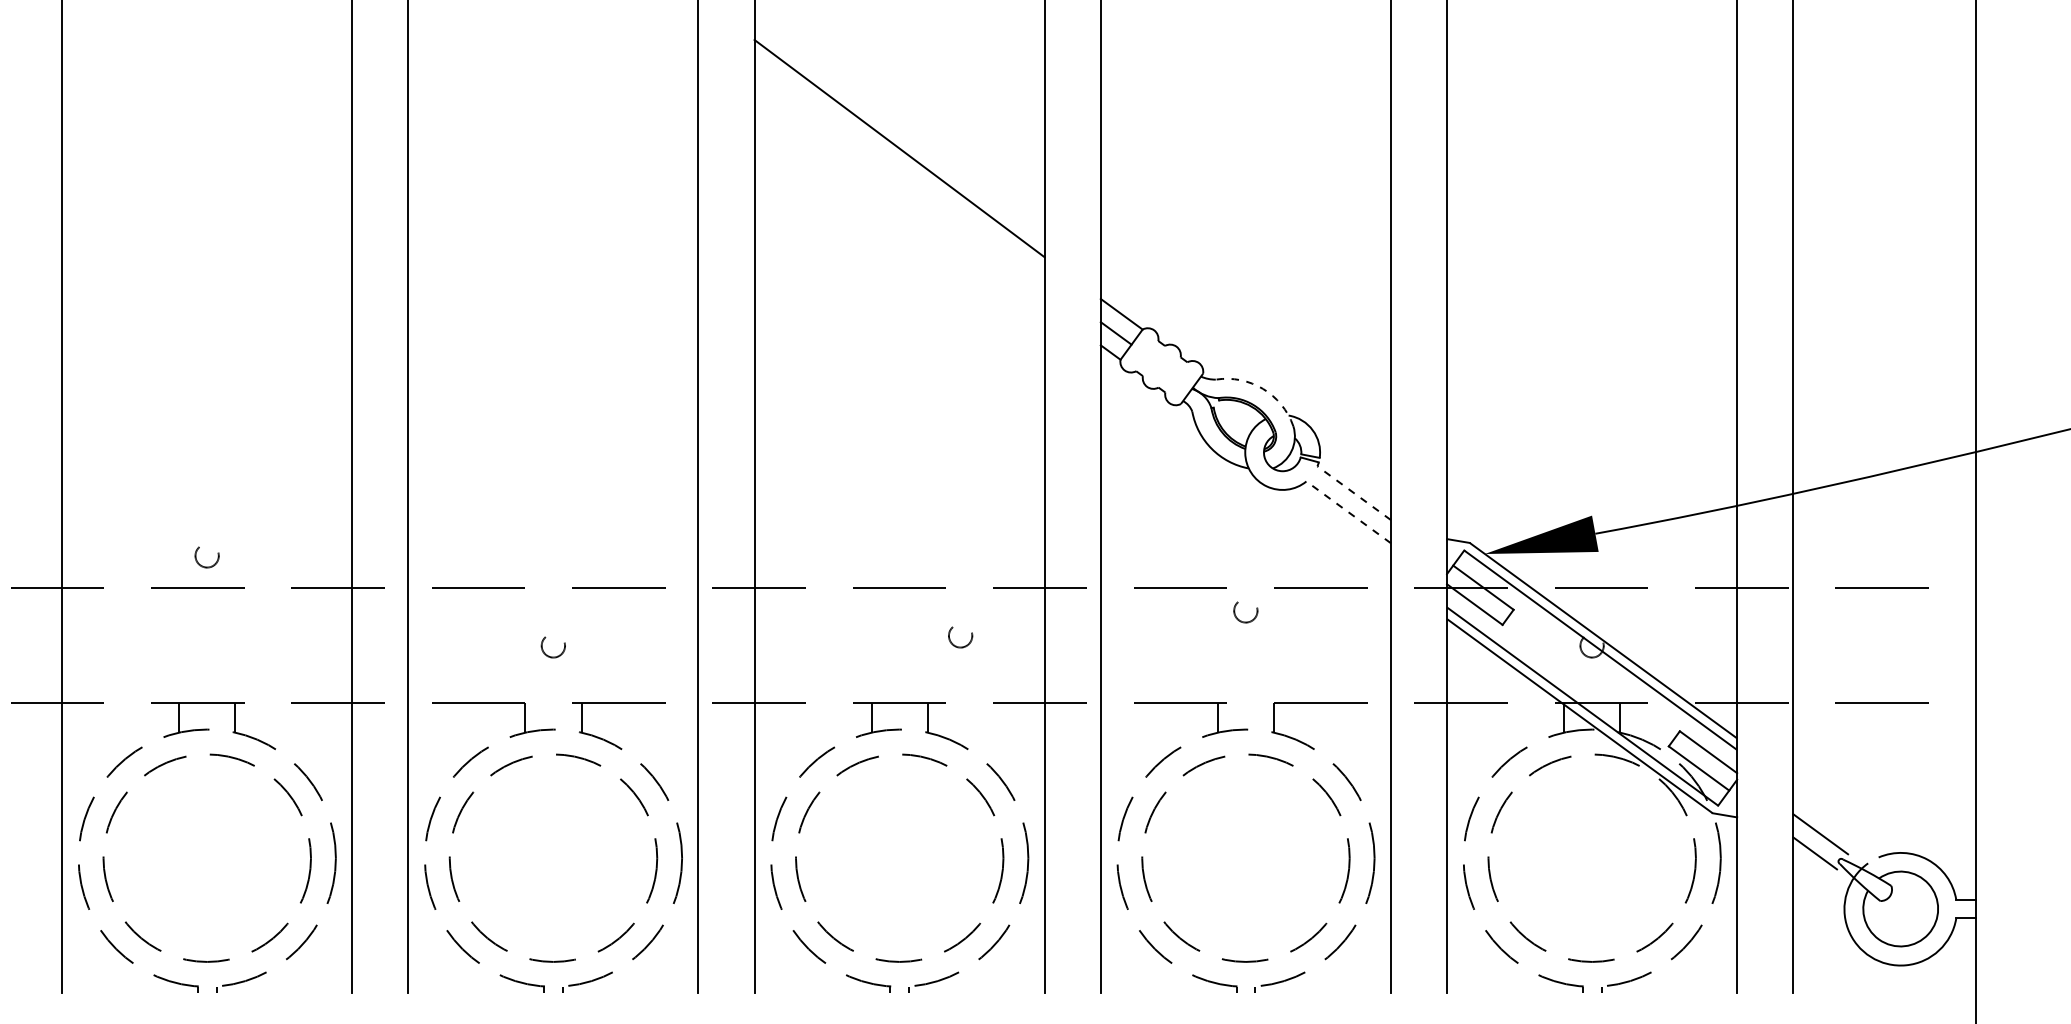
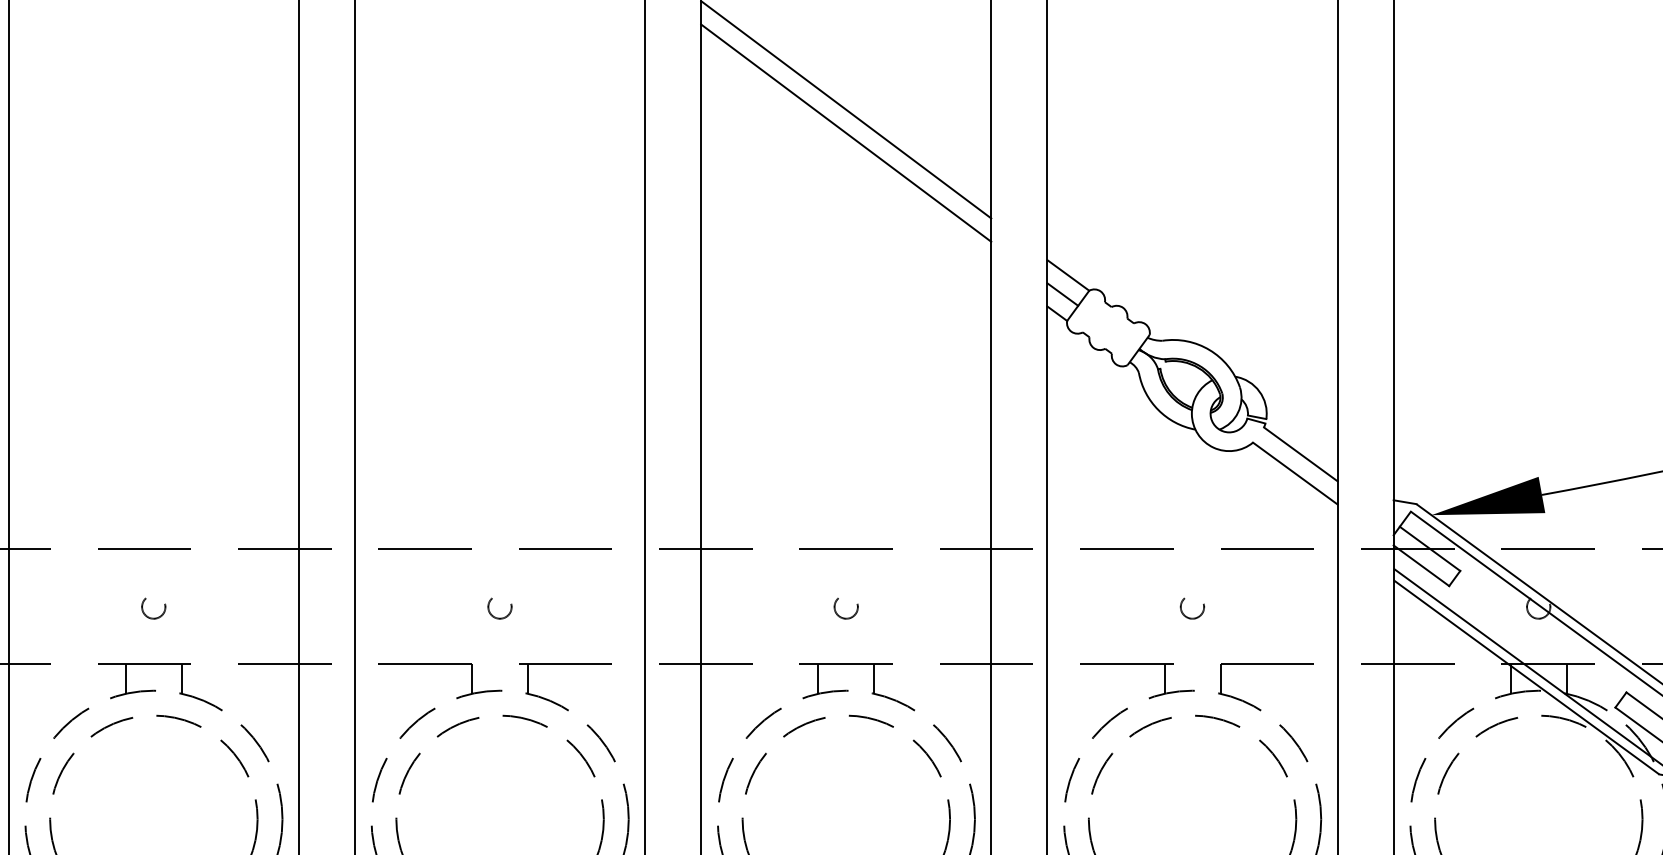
line: (899, 171) -> (846, 132), added
arc: (1263, 388) -> (1210, 349), dashed -> solid
line: (1353, 492) -> (1300, 453), dashed -> solid
line: (1348, 512) -> (1295, 473), dashed -> solid
circle: (206, 557) -> (153, 608), moved
circle: (1245, 612) -> (1192, 608), moved
circle: (960, 637) -> (846, 608), moved

